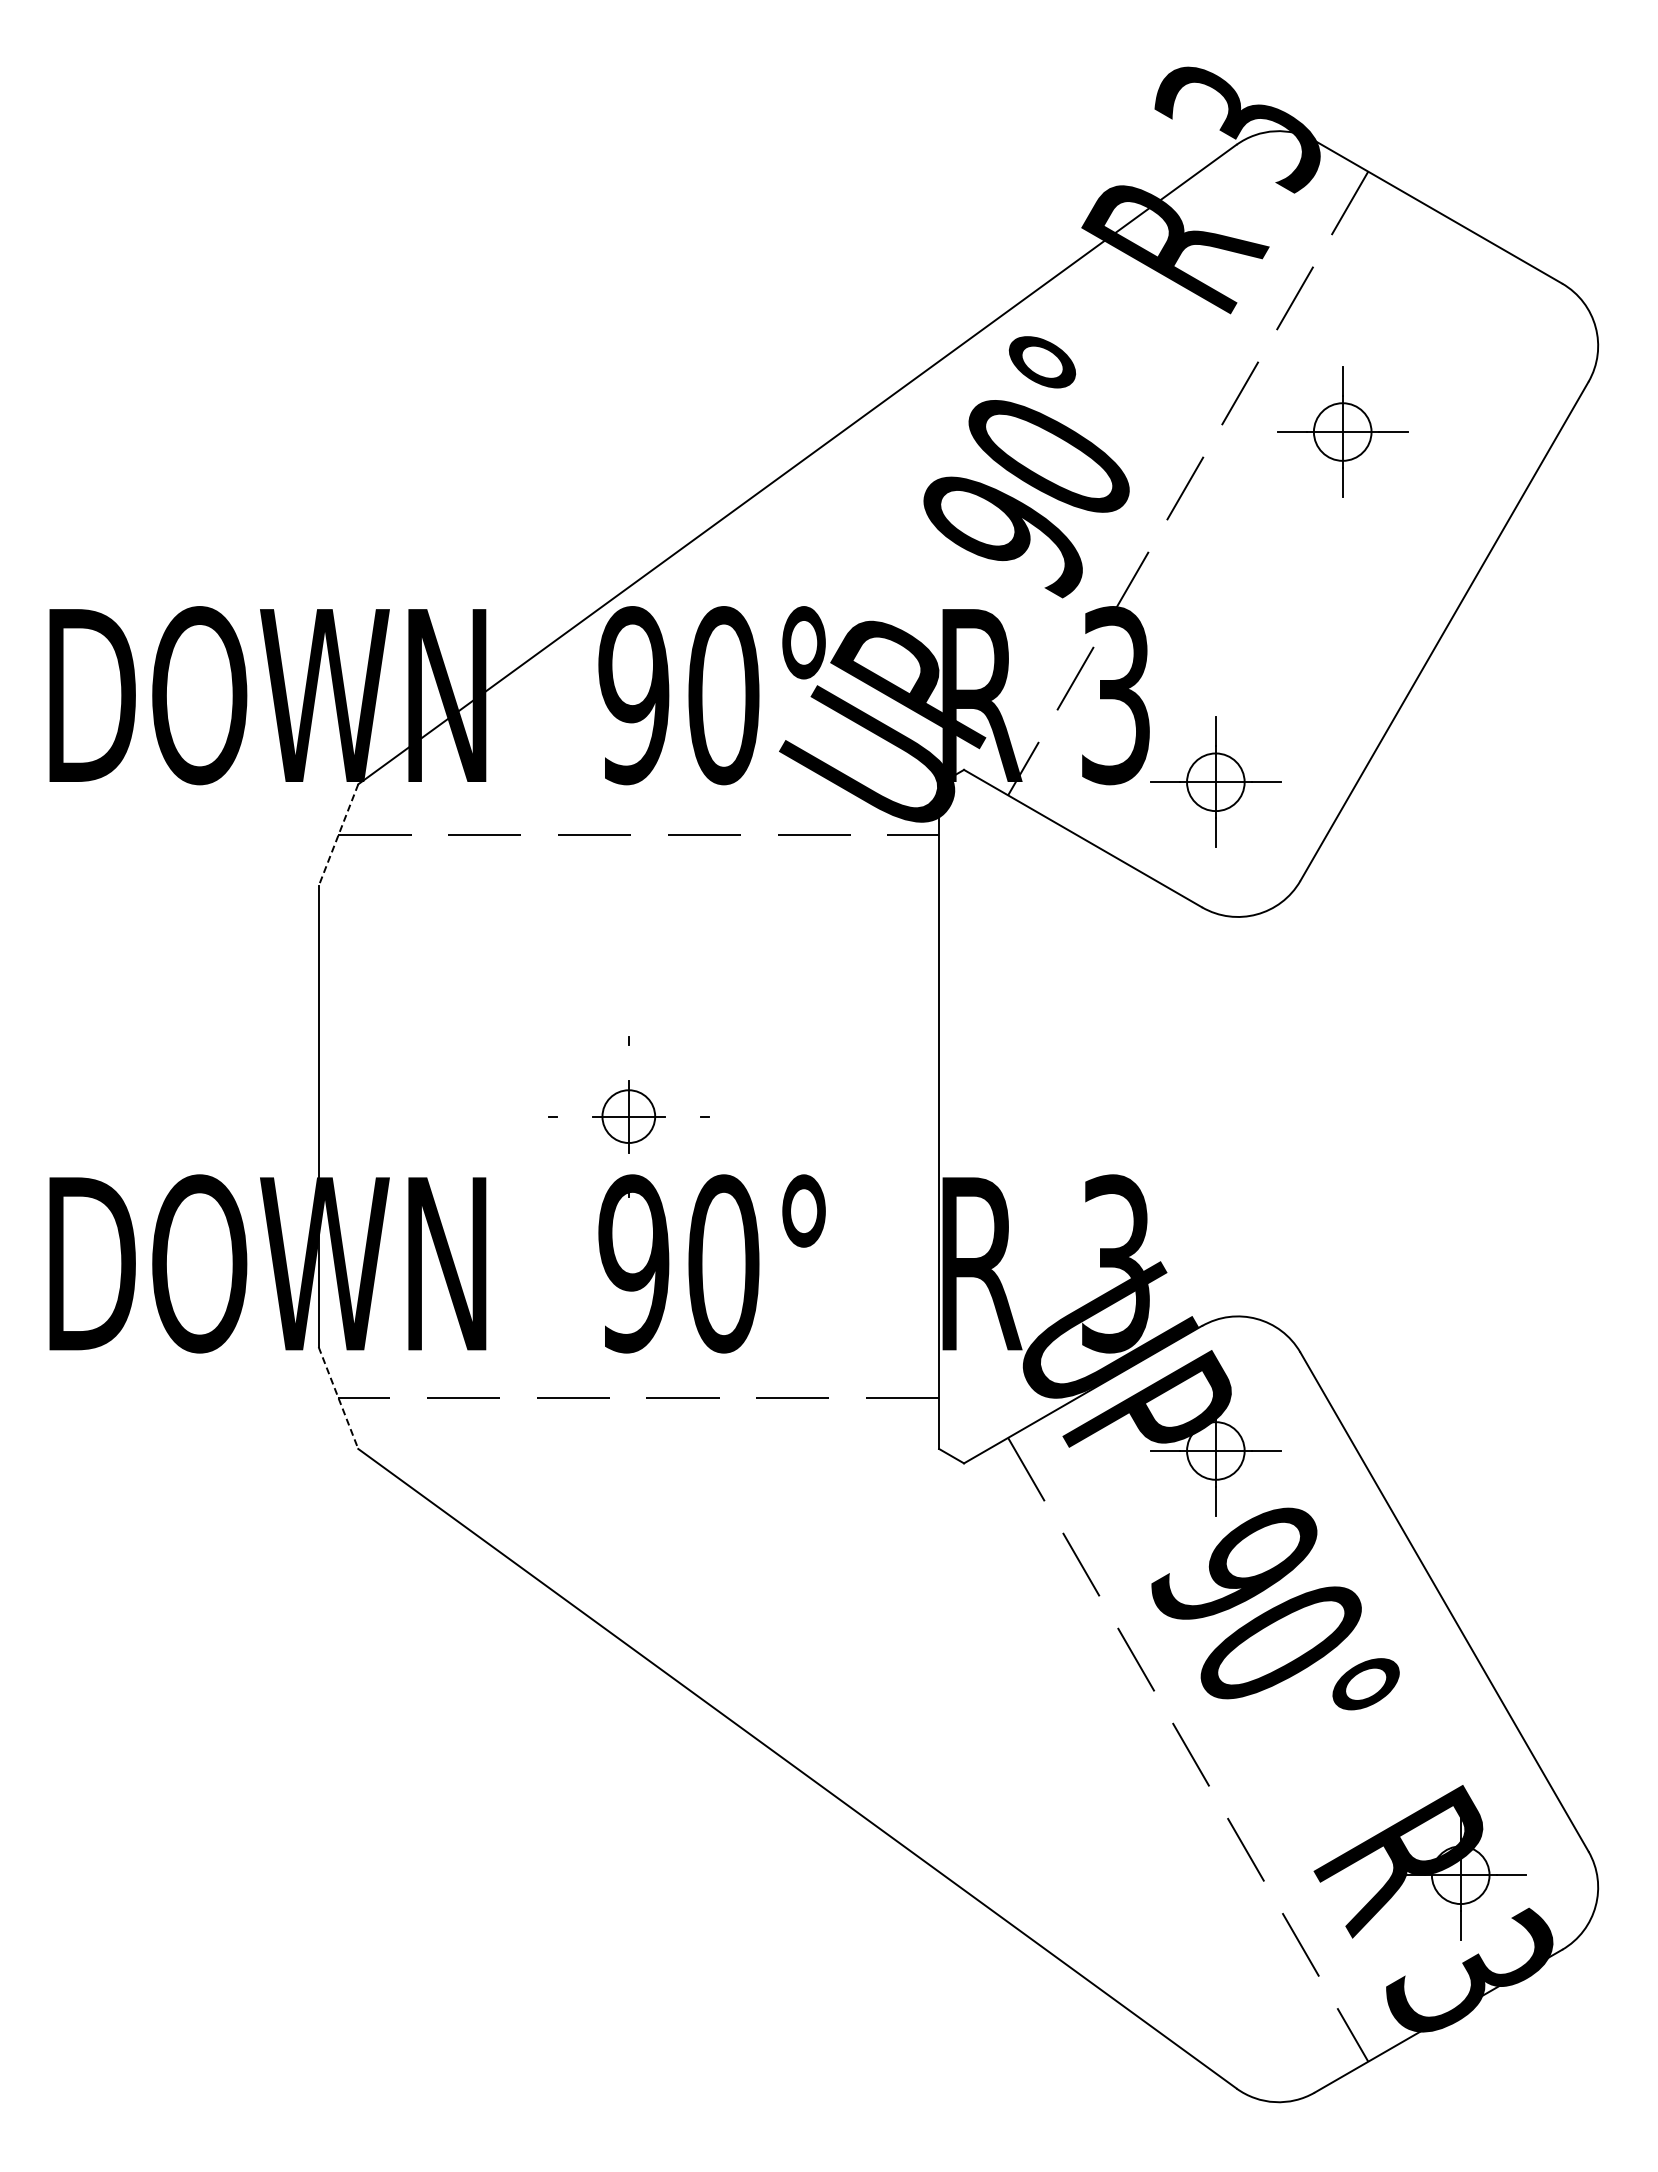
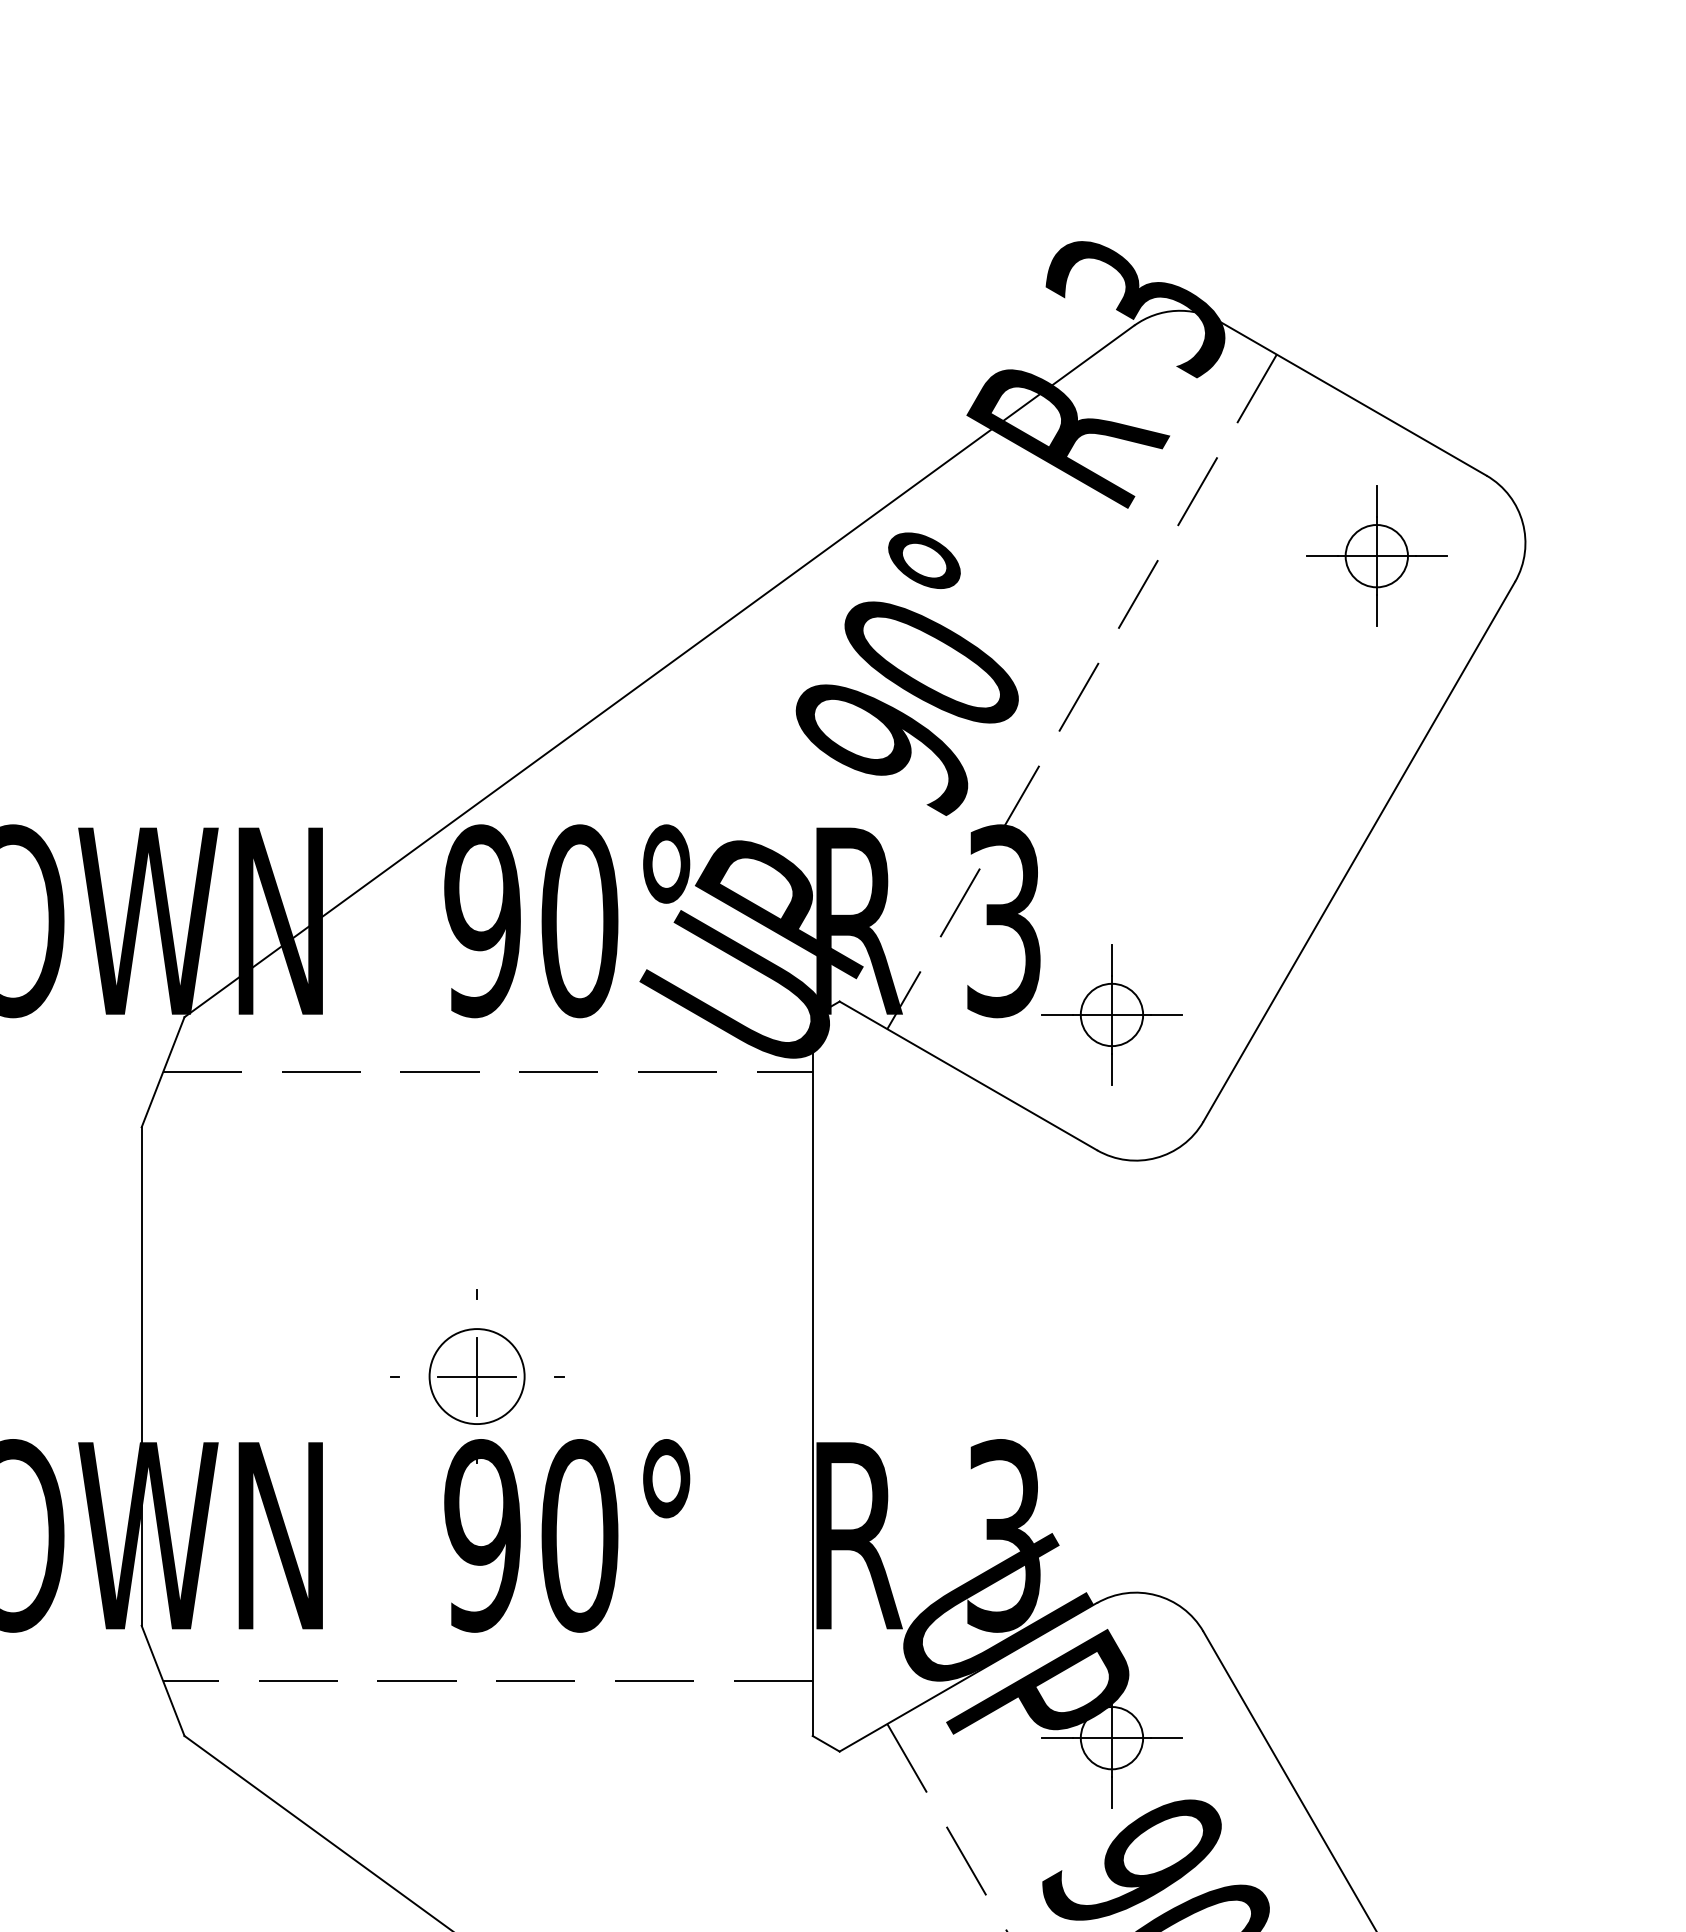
part: (1342, 431) -> (1376, 555), moved
line: (338, 835) -> (163, 1072), dashed -> solid
circle: (628, 1116) -> (476, 1376), size x1.67
line: (338, 1398) -> (163, 1681), dashed -> solid

